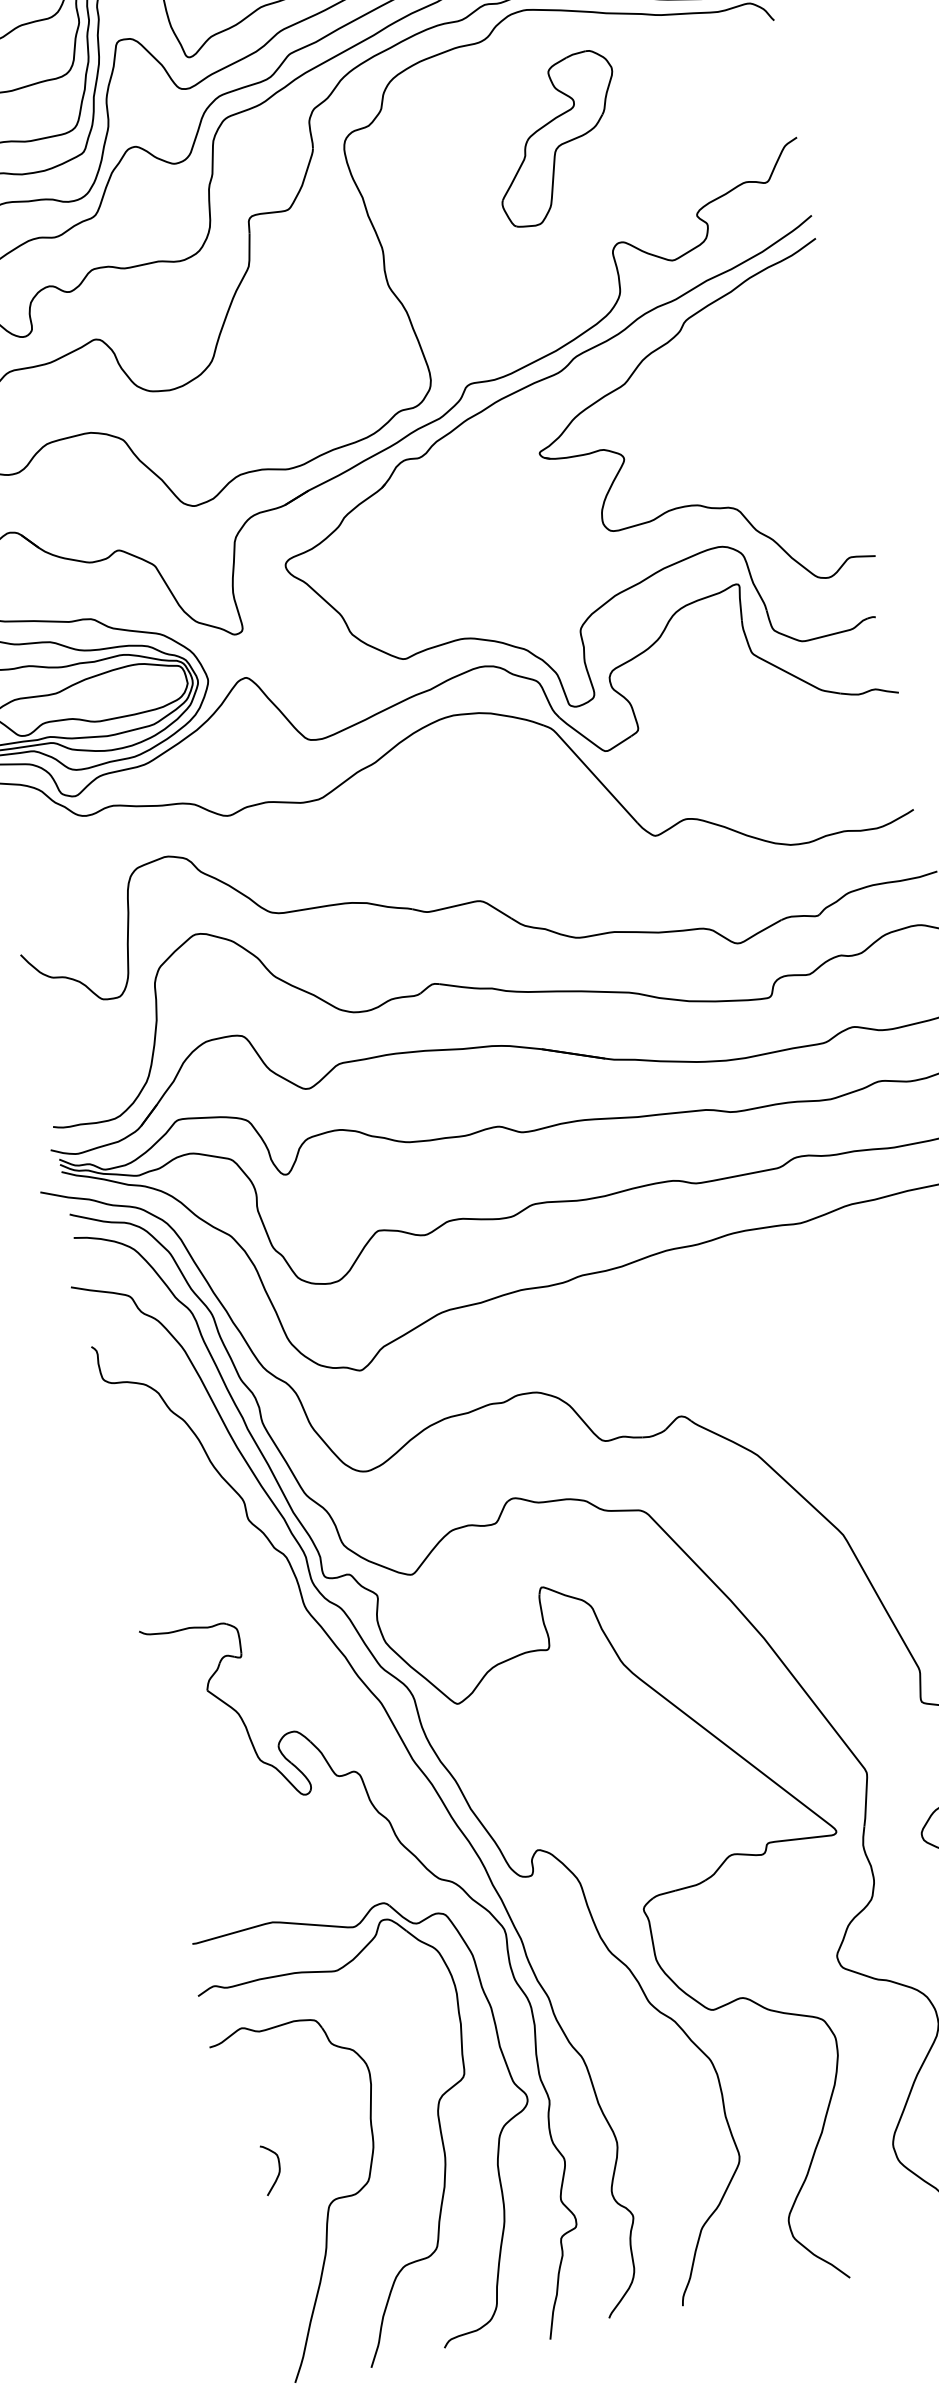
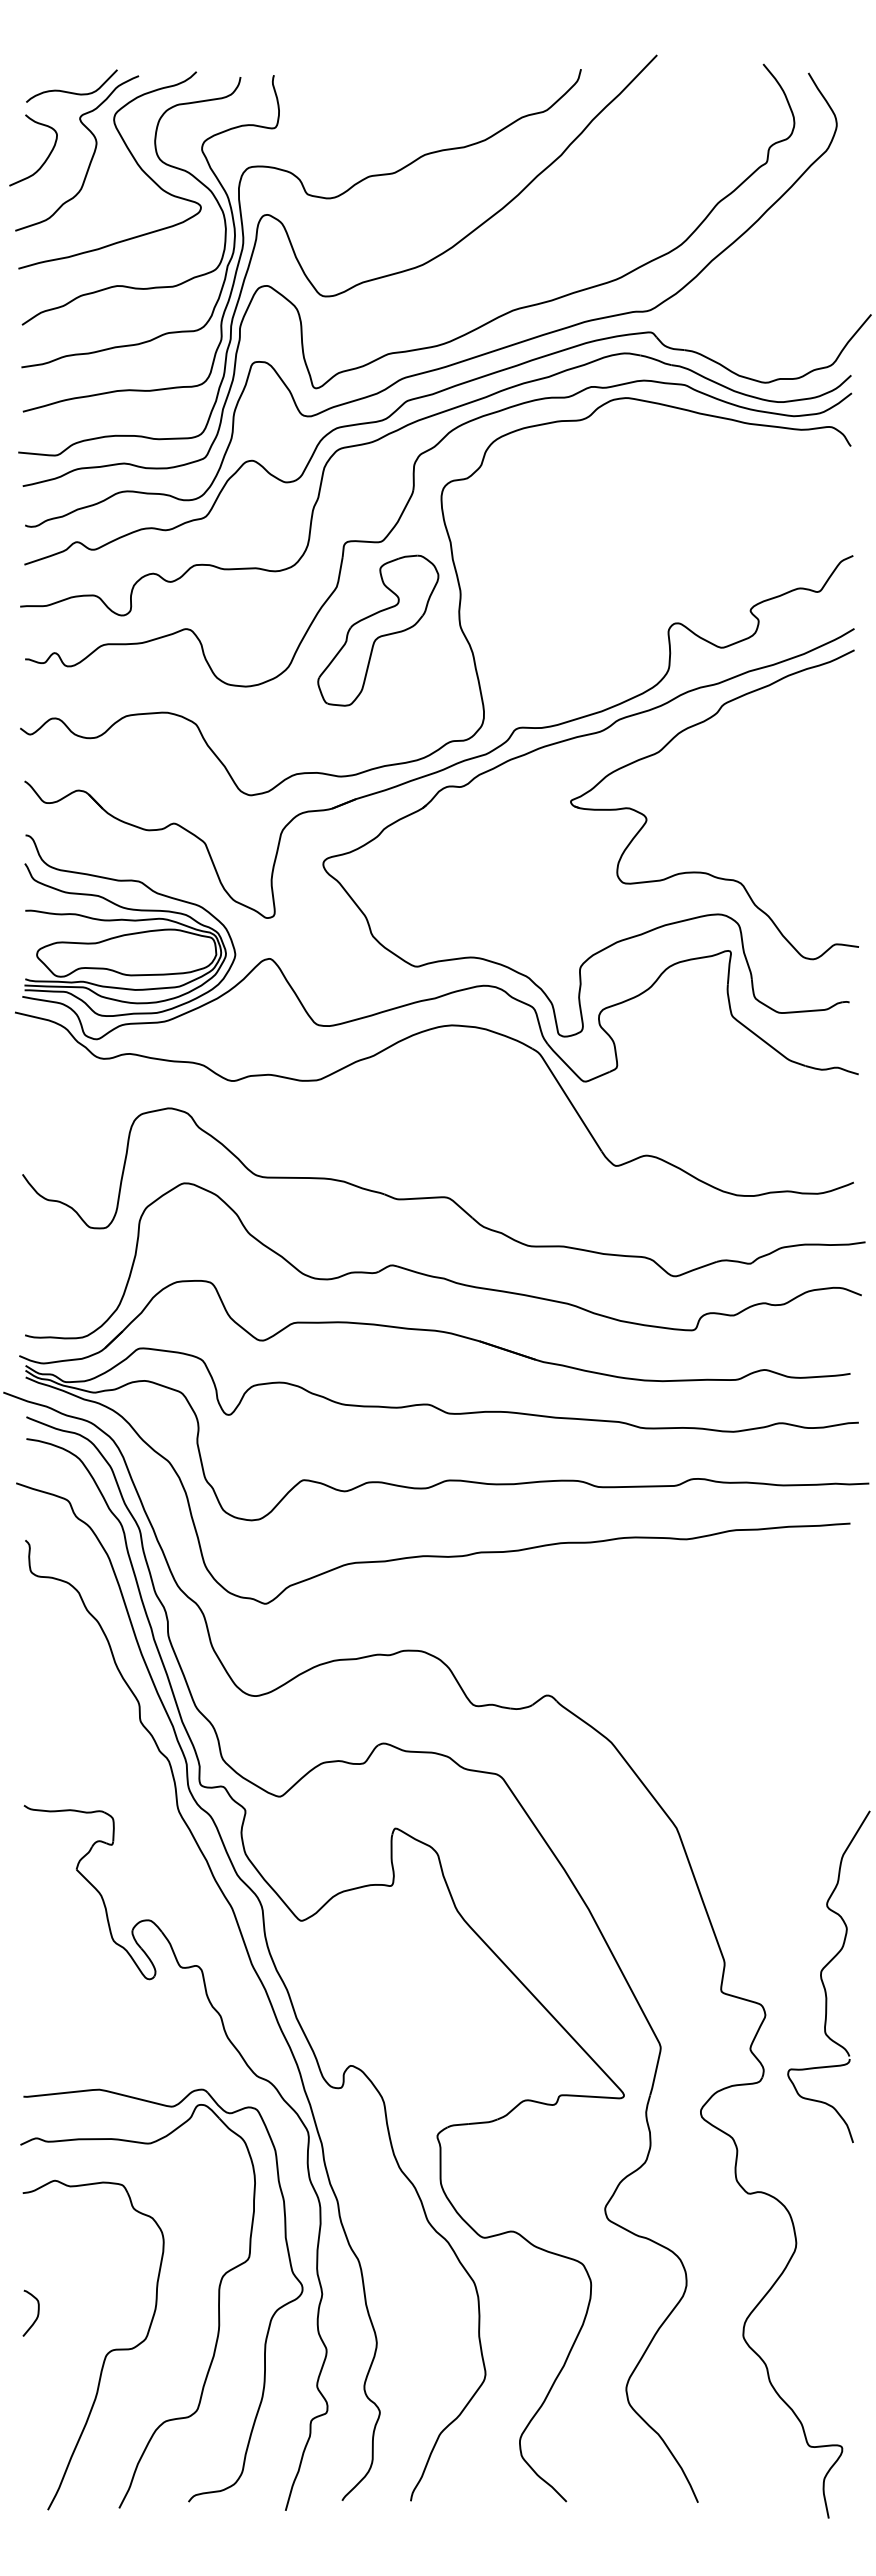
part: (557, 138) -> (378, 630), moved
curve: (278, 2167) -> (37, 2312), moved

